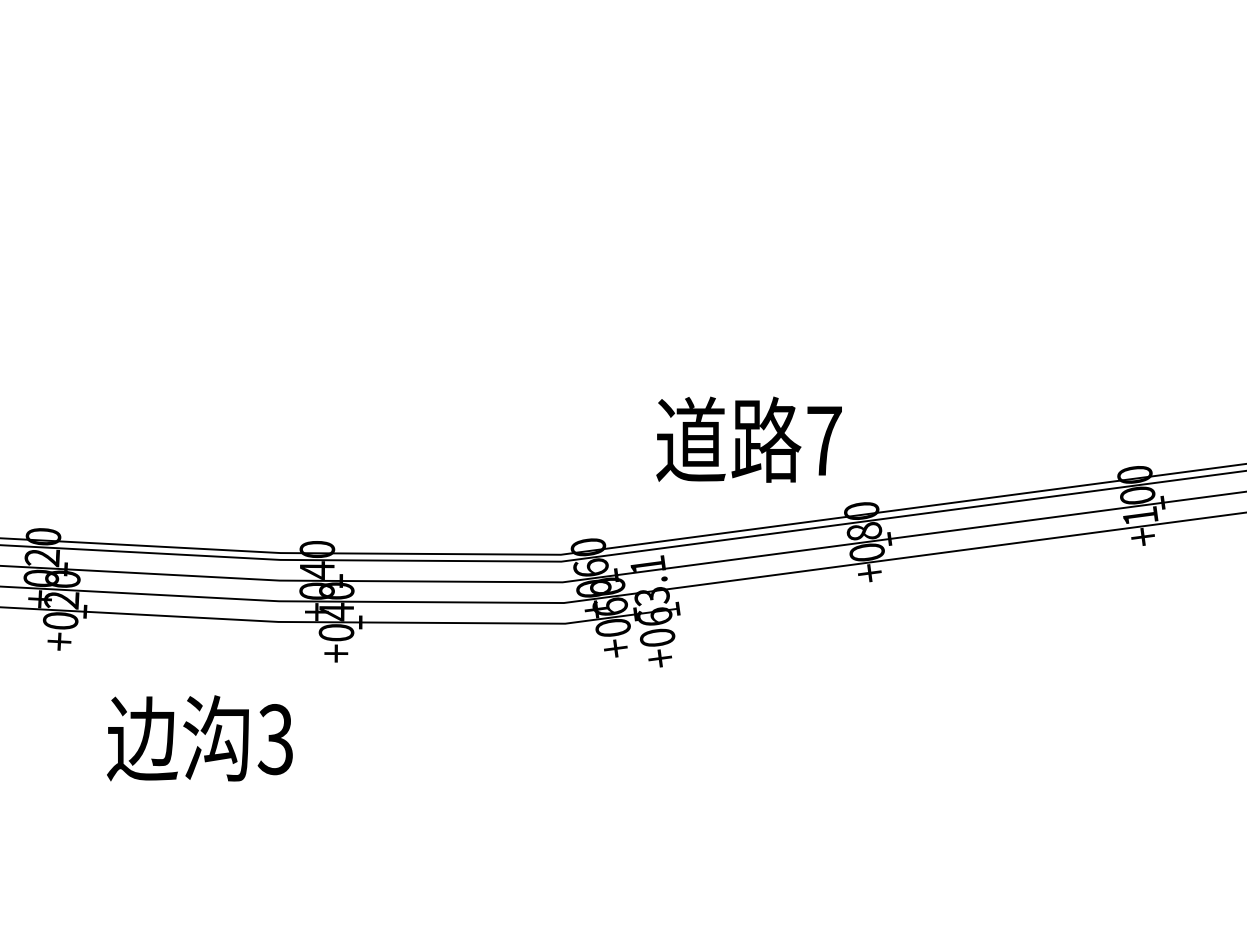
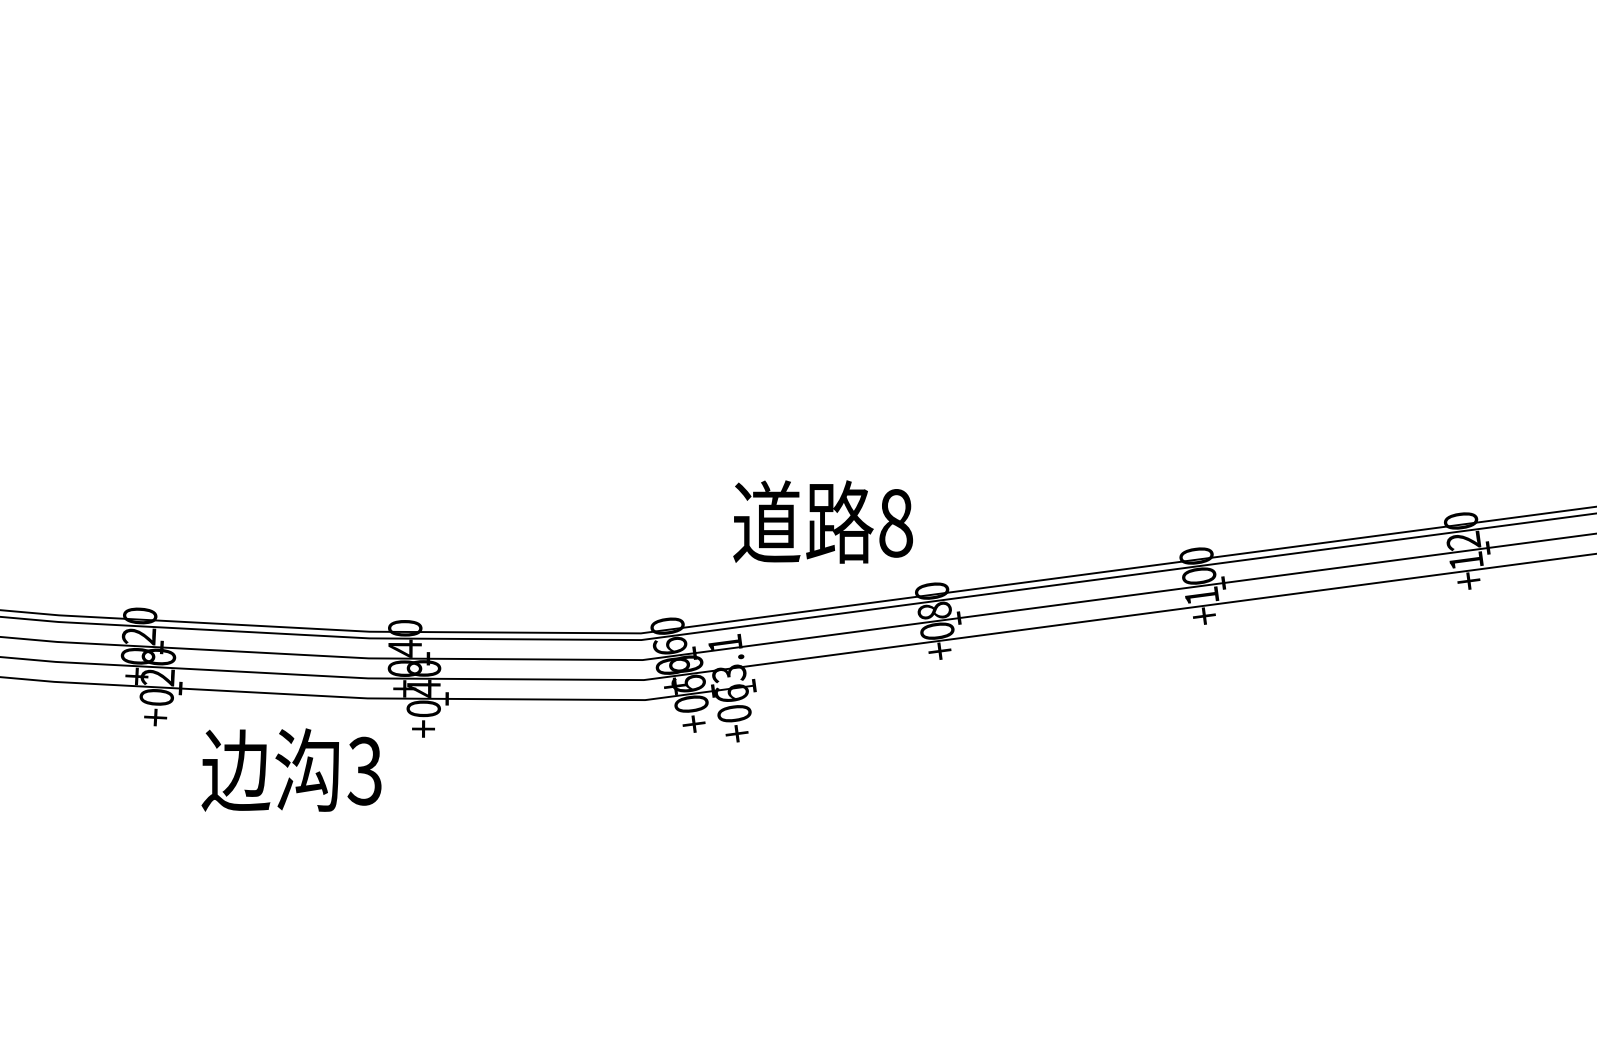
text: (824, 441) -> (896, 523), 7 -> 8
text: (199, 737) -> (291, 769), moved

